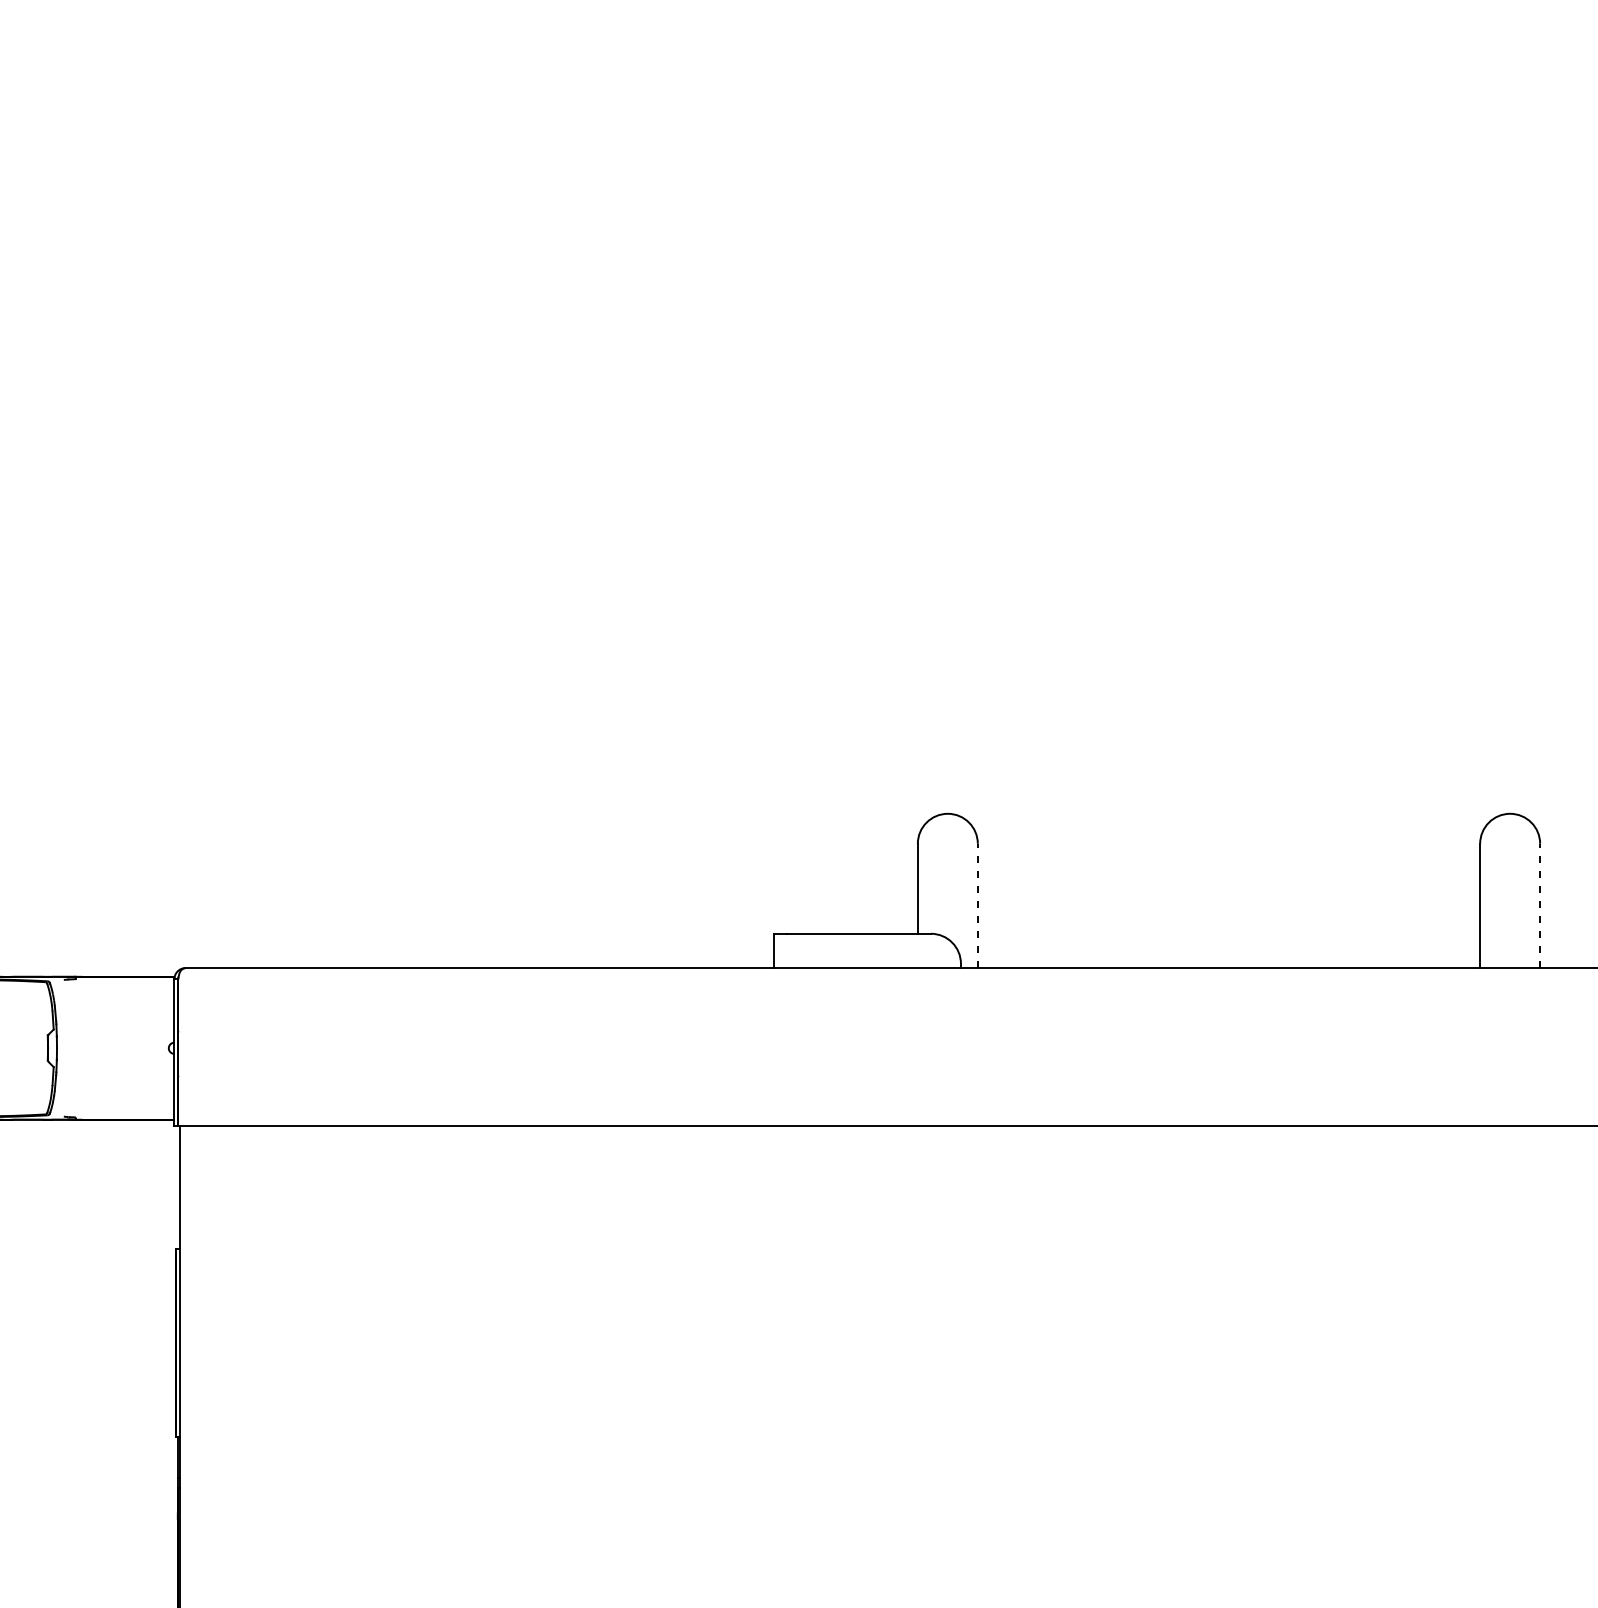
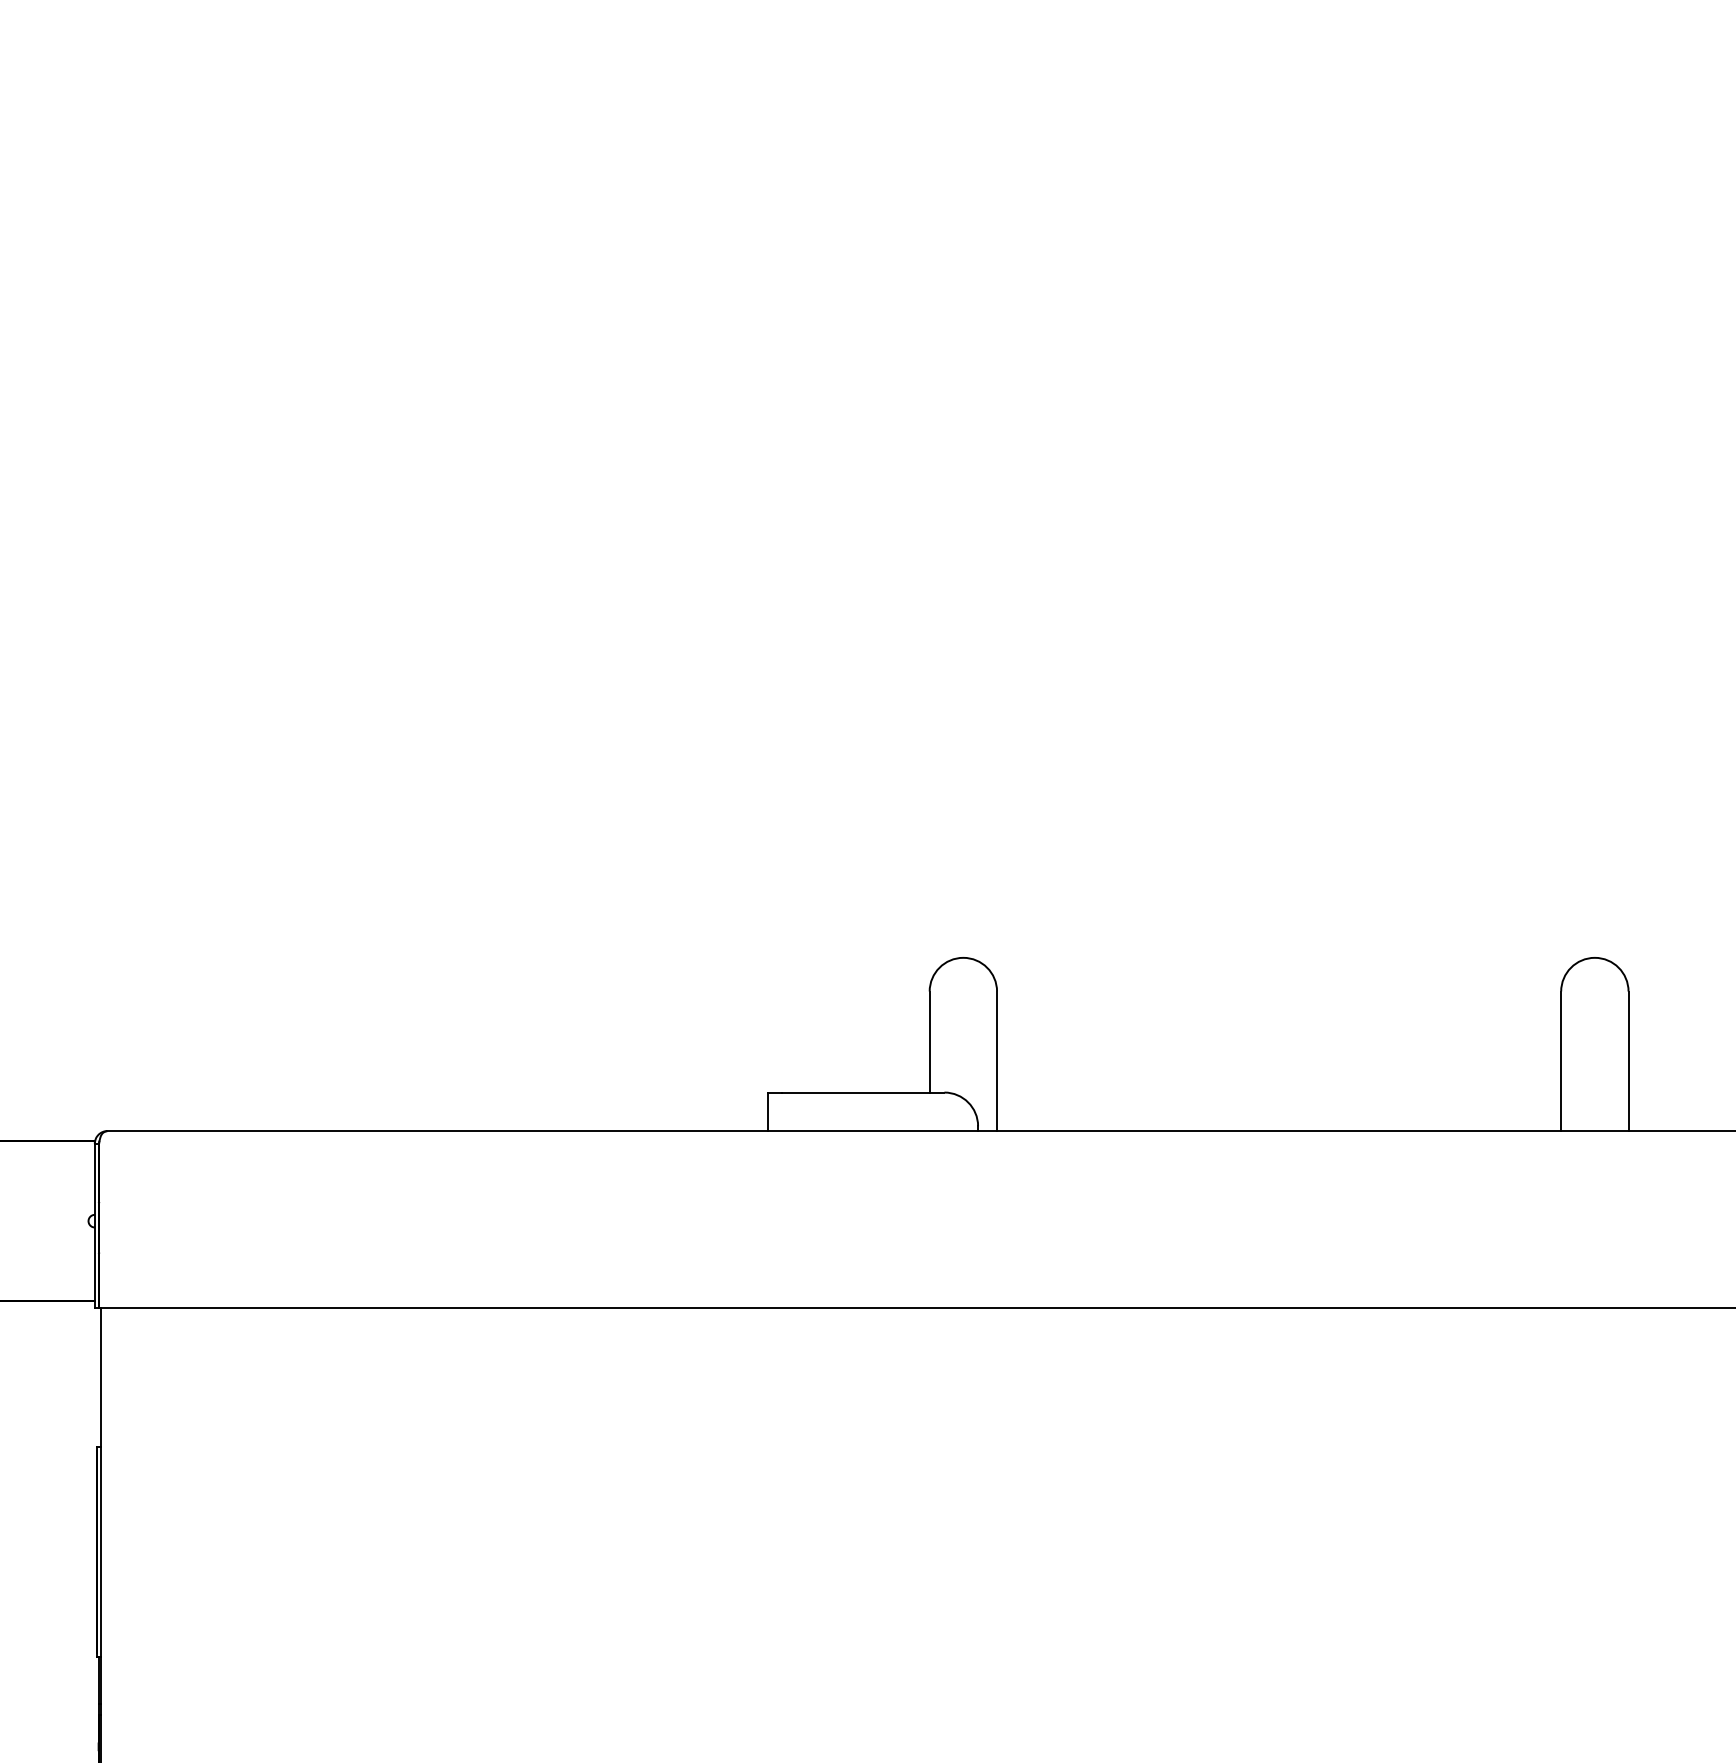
line: (977, 905) -> (996, 1060), dashed -> solid
line: (1540, 905) -> (1628, 1060), dashed -> solid

